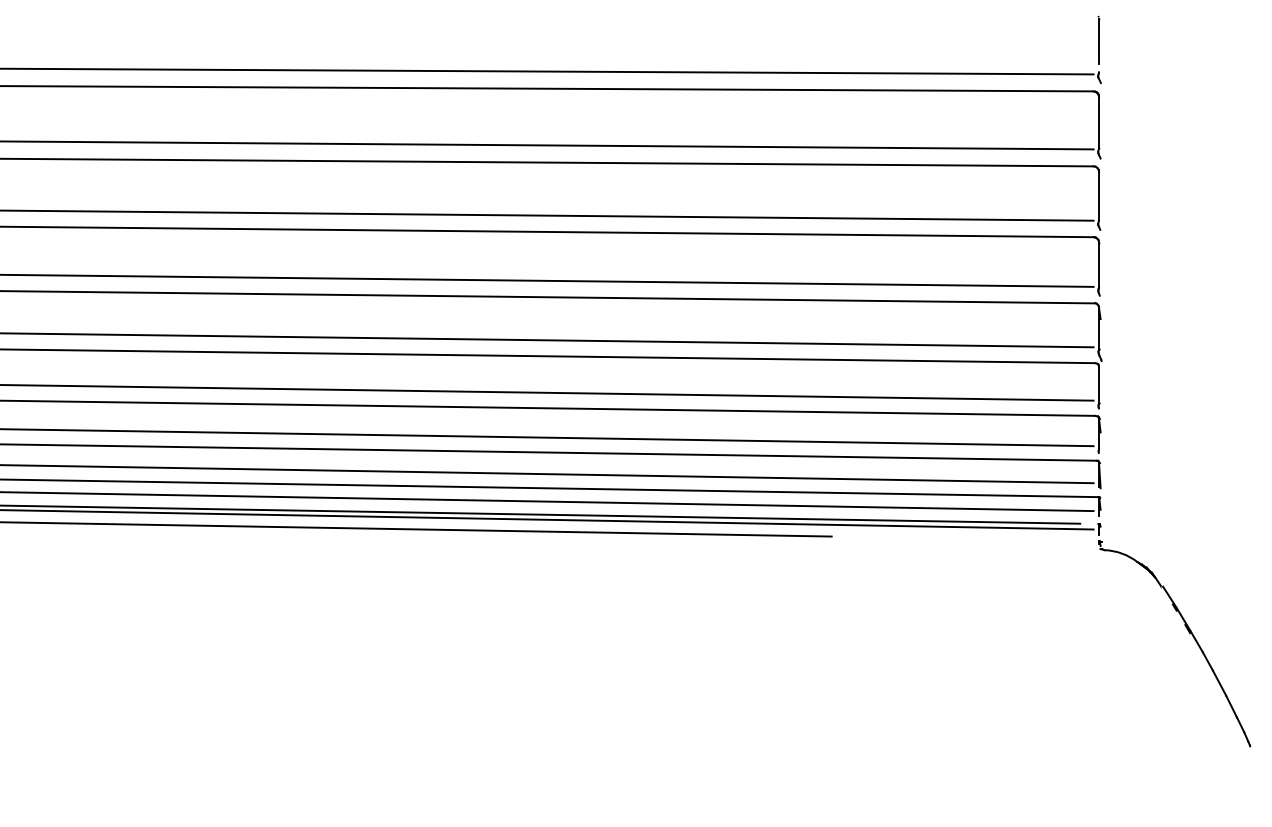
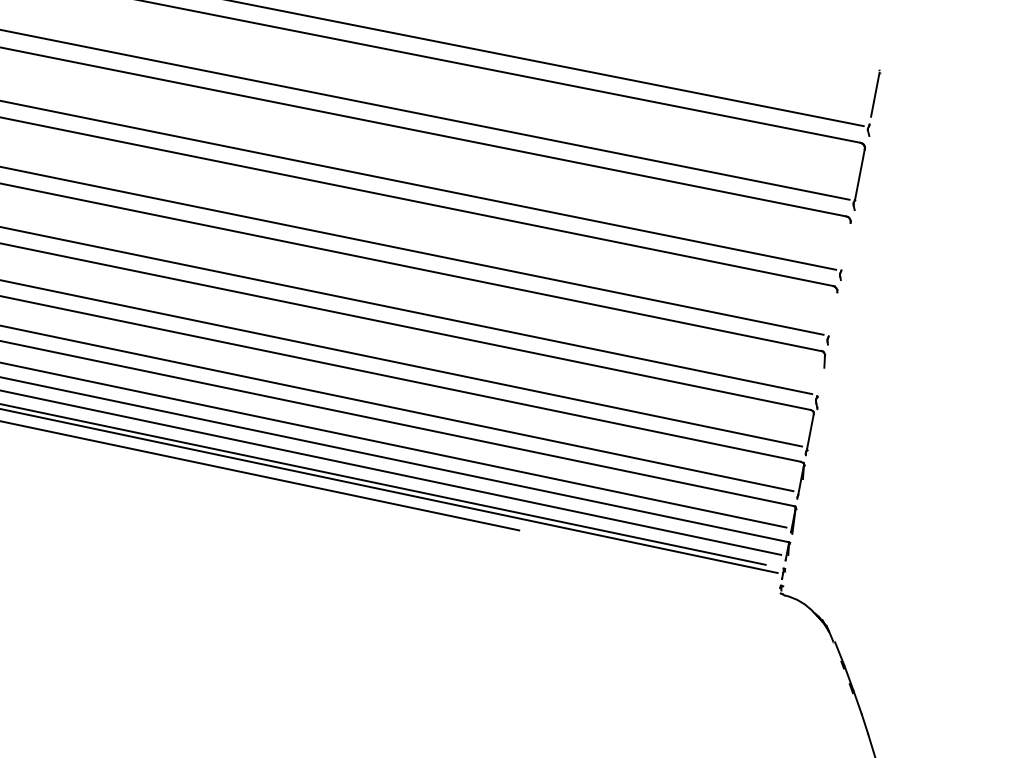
line: (1099, 195) -> (846, 246), removed
line: (1099, 264) -> (833, 313), removed
line: (1099, 327) -> (821, 375), removed

